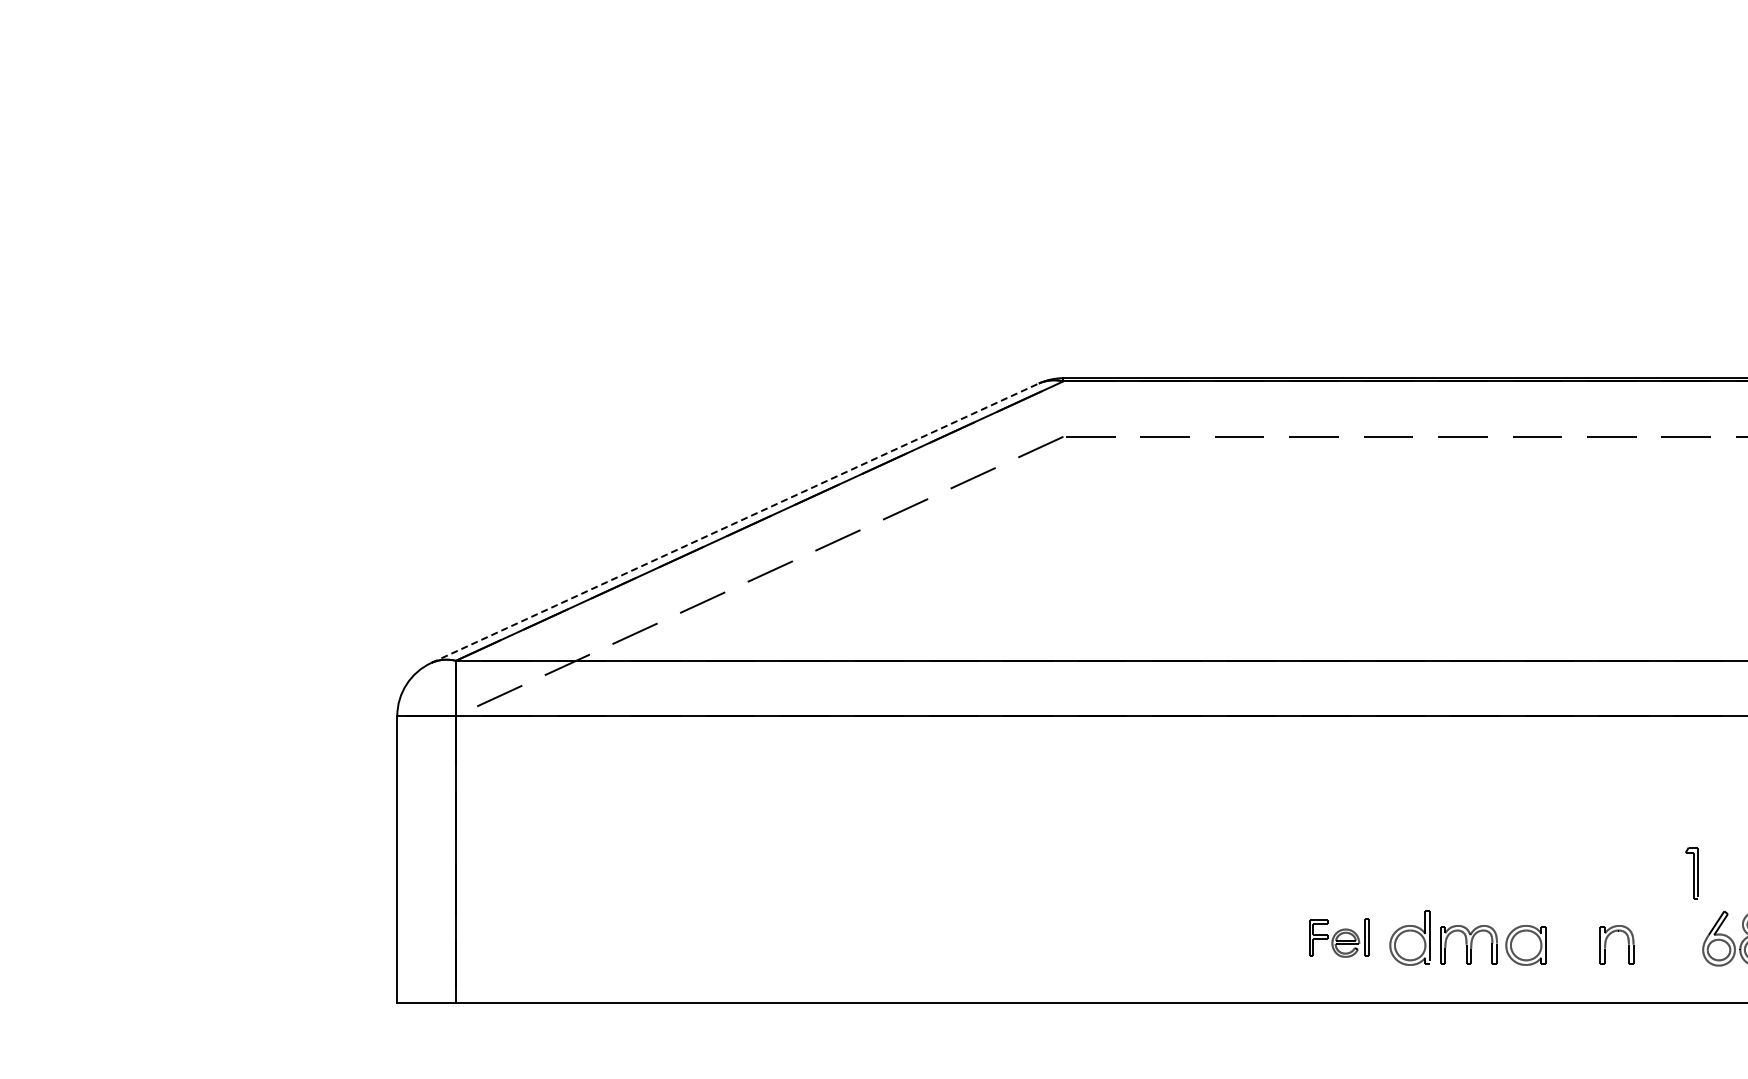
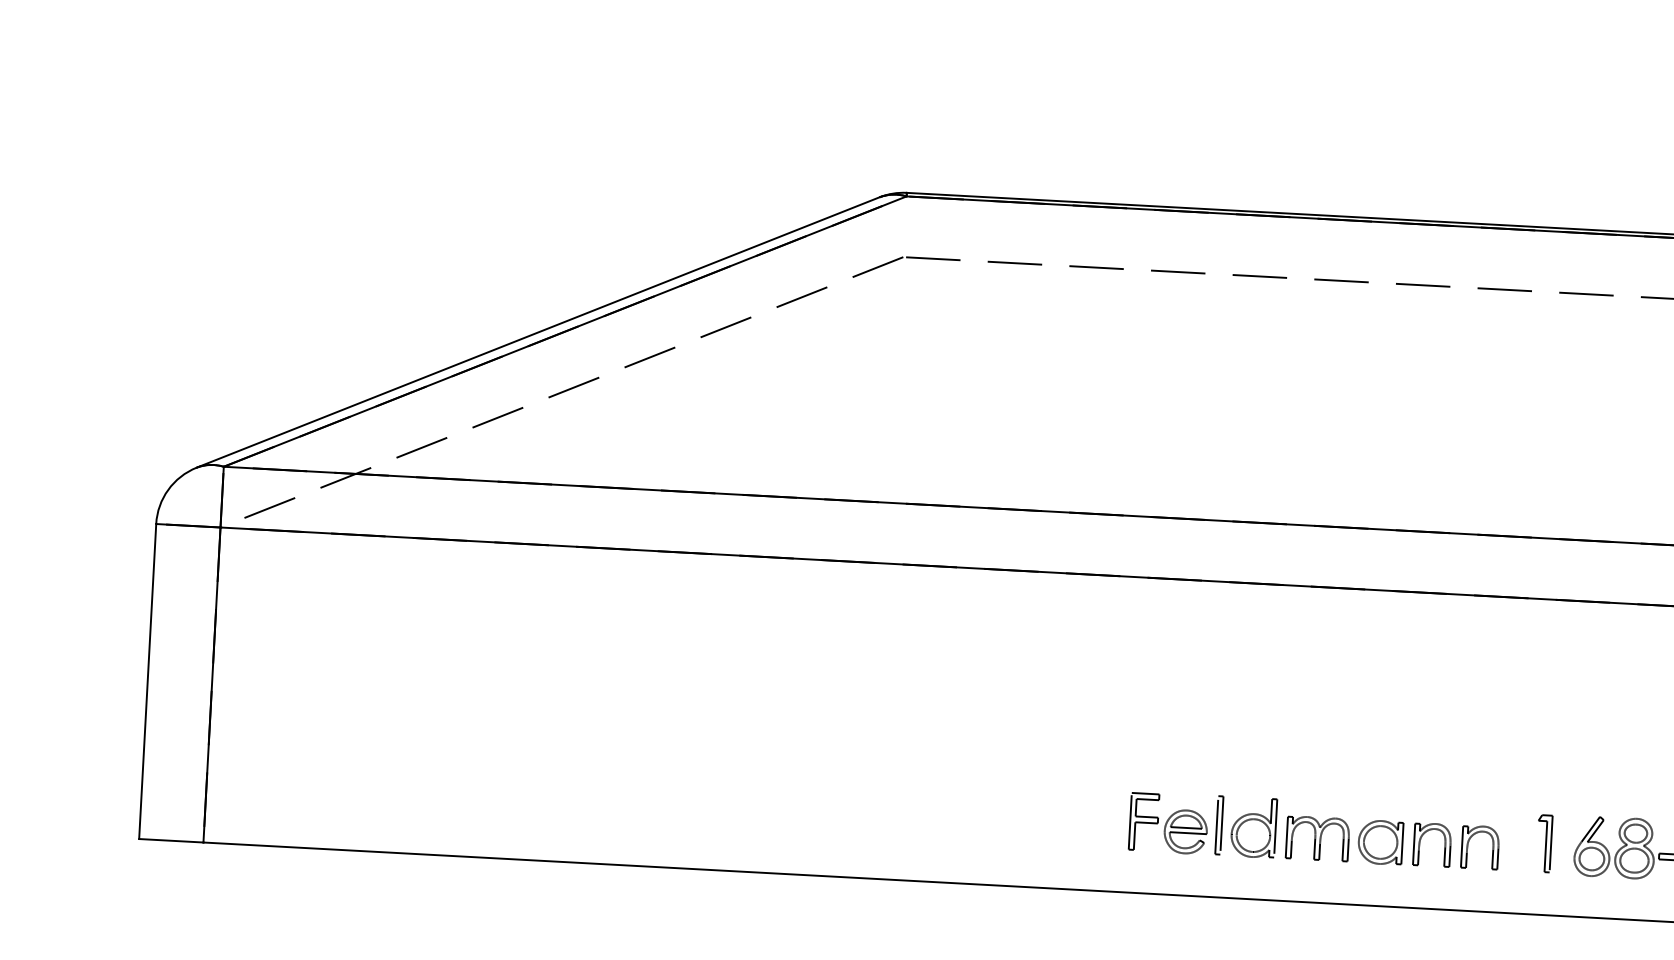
line: (735, 523) -> (538, 332), dashed -> solid
part: (1691, 873) -> (1543, 843), moved
part: (1339, 937) -> (1176, 822), size x1.43
part: (1562, 944) -> (1420, 843), added

